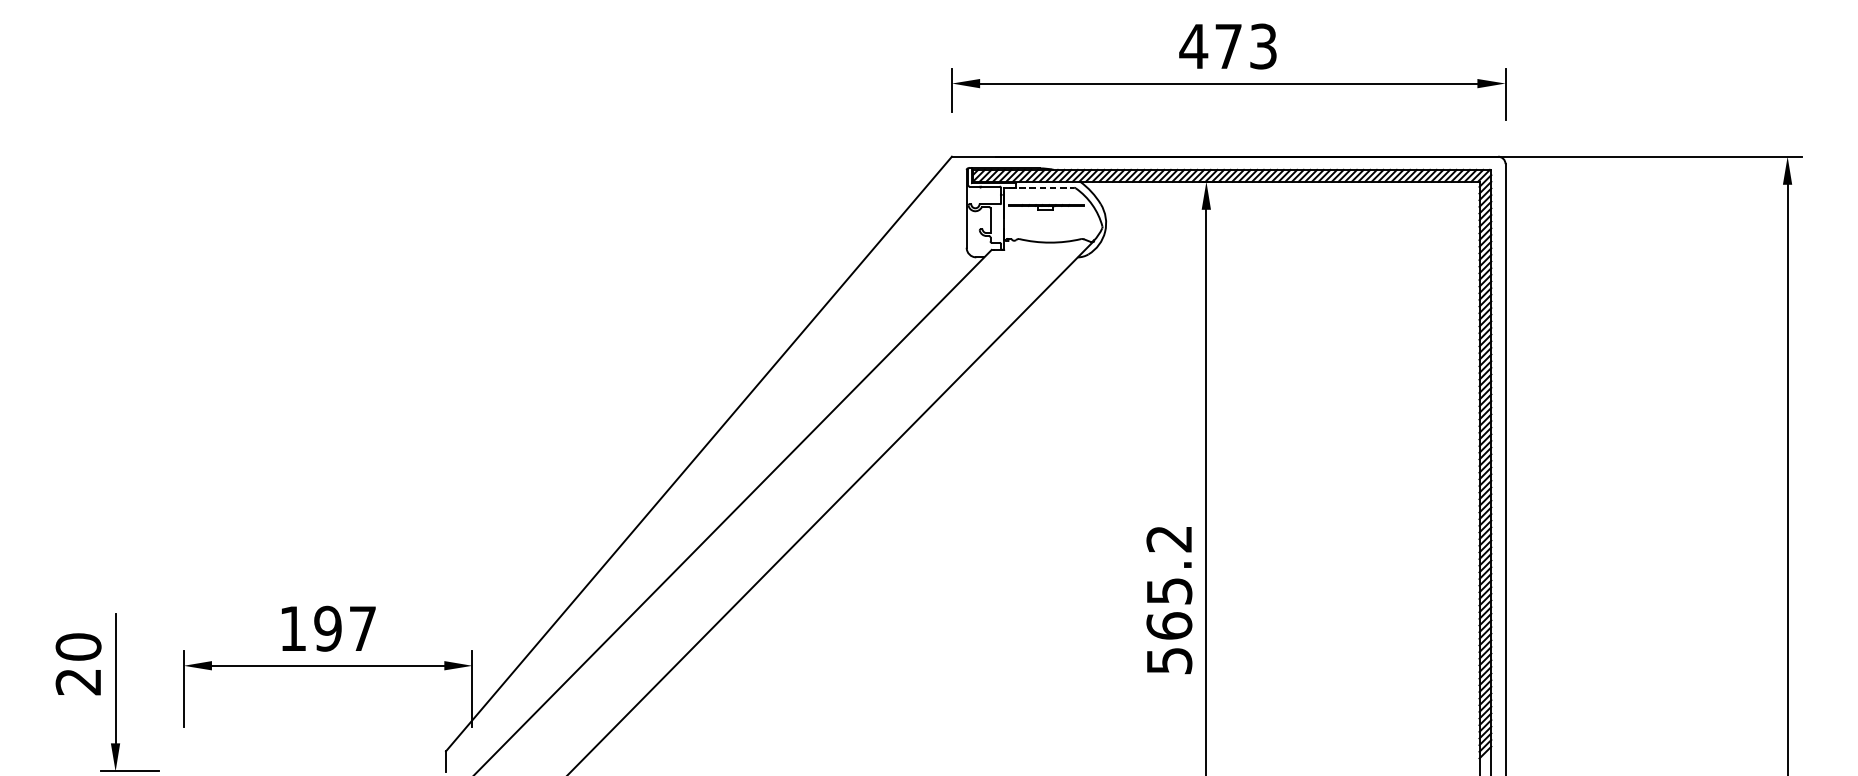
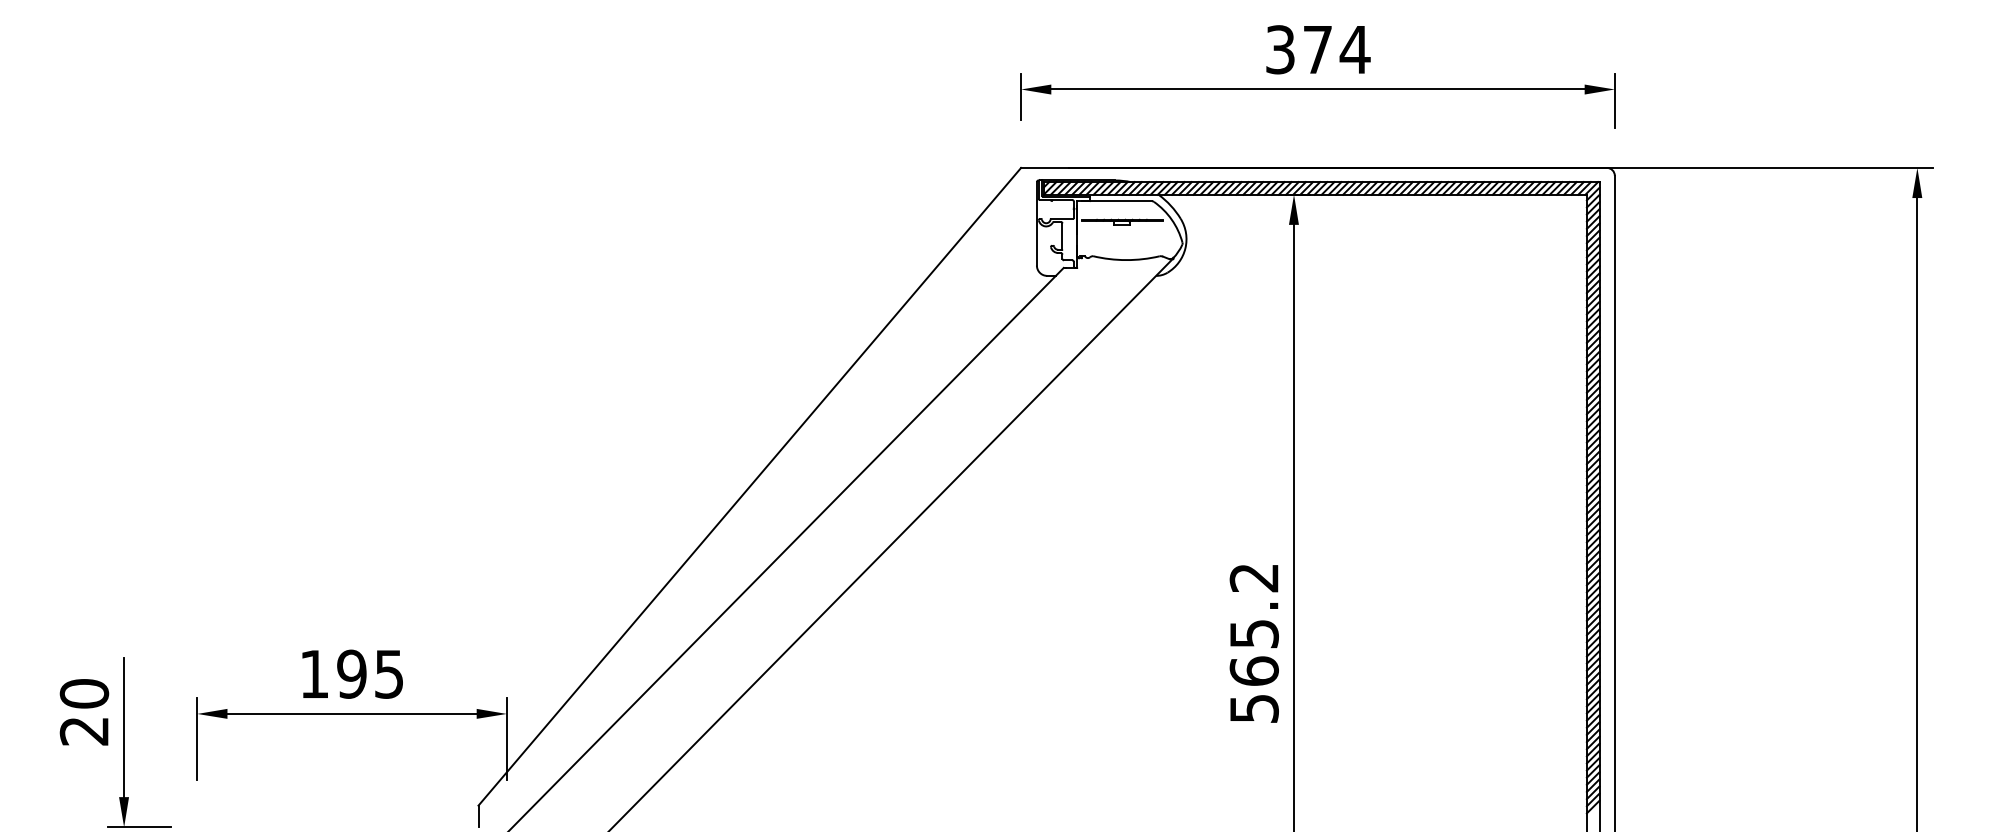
text: (1228, 46) -> (1317, 49), 473 -> 374
line: (1041, 188) -> (1117, 201), dashed -> solid
text: (363, 629) -> (389, 674), 197 -> 195

